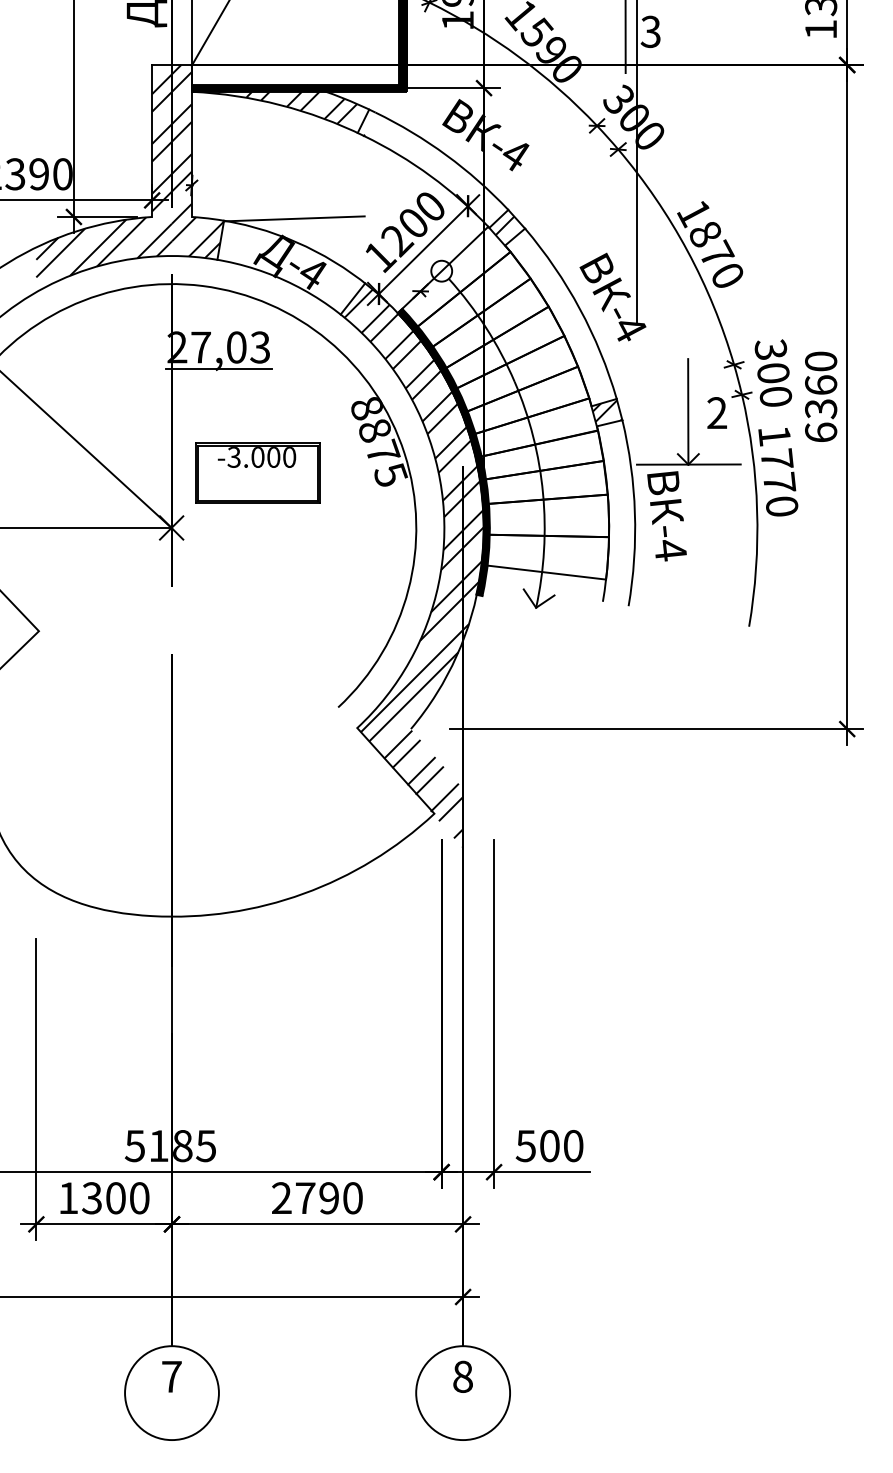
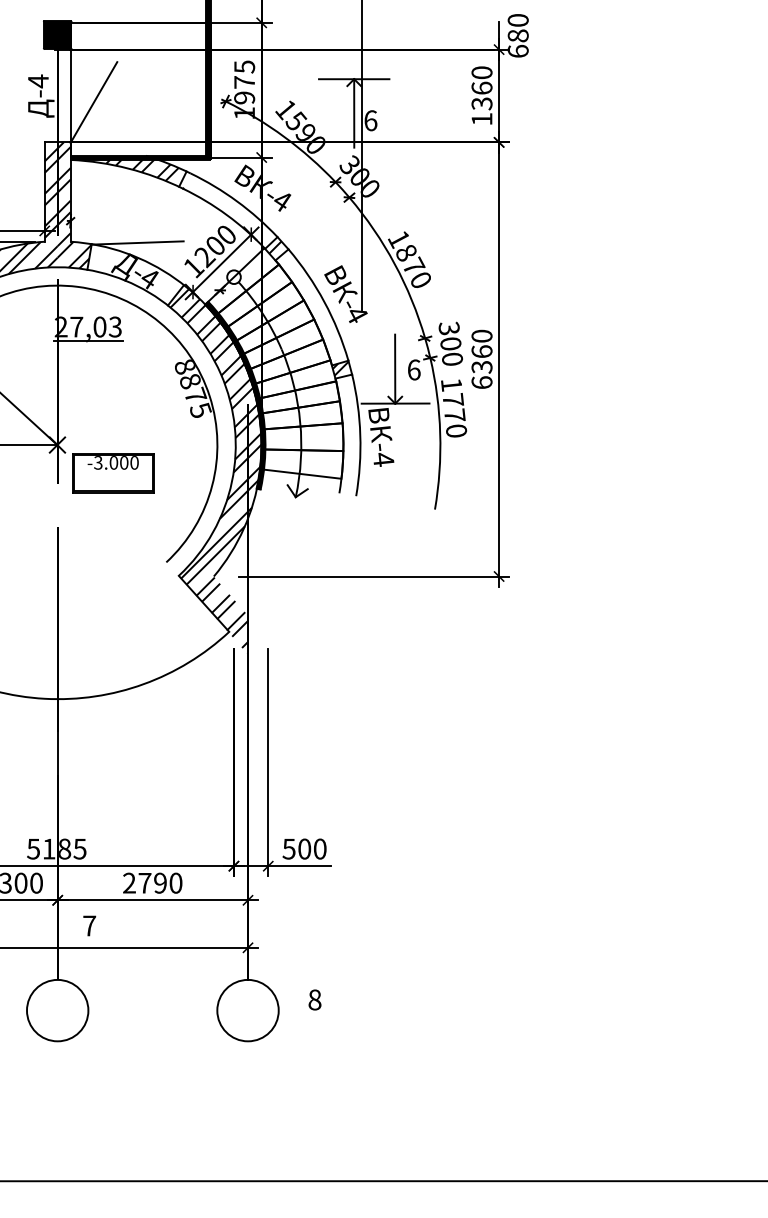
text: (650, 31) -> (370, 120), 3 -> 6
text: (716, 412) -> (413, 369), 2 -> 6
part: (257, 473) -> (113, 473), moved
text: (171, 1376) -> (89, 925), moved
text: (462, 1376) -> (314, 999), moved

